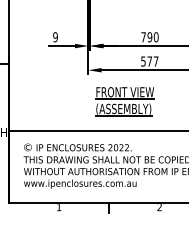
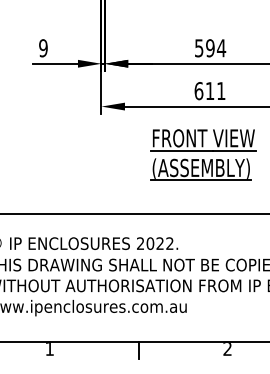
text: (149, 37) -> (209, 48), 790 -> 594
text: (149, 61) -> (209, 91), 577 -> 611
part: (124, 101) -> (202, 154), moved

